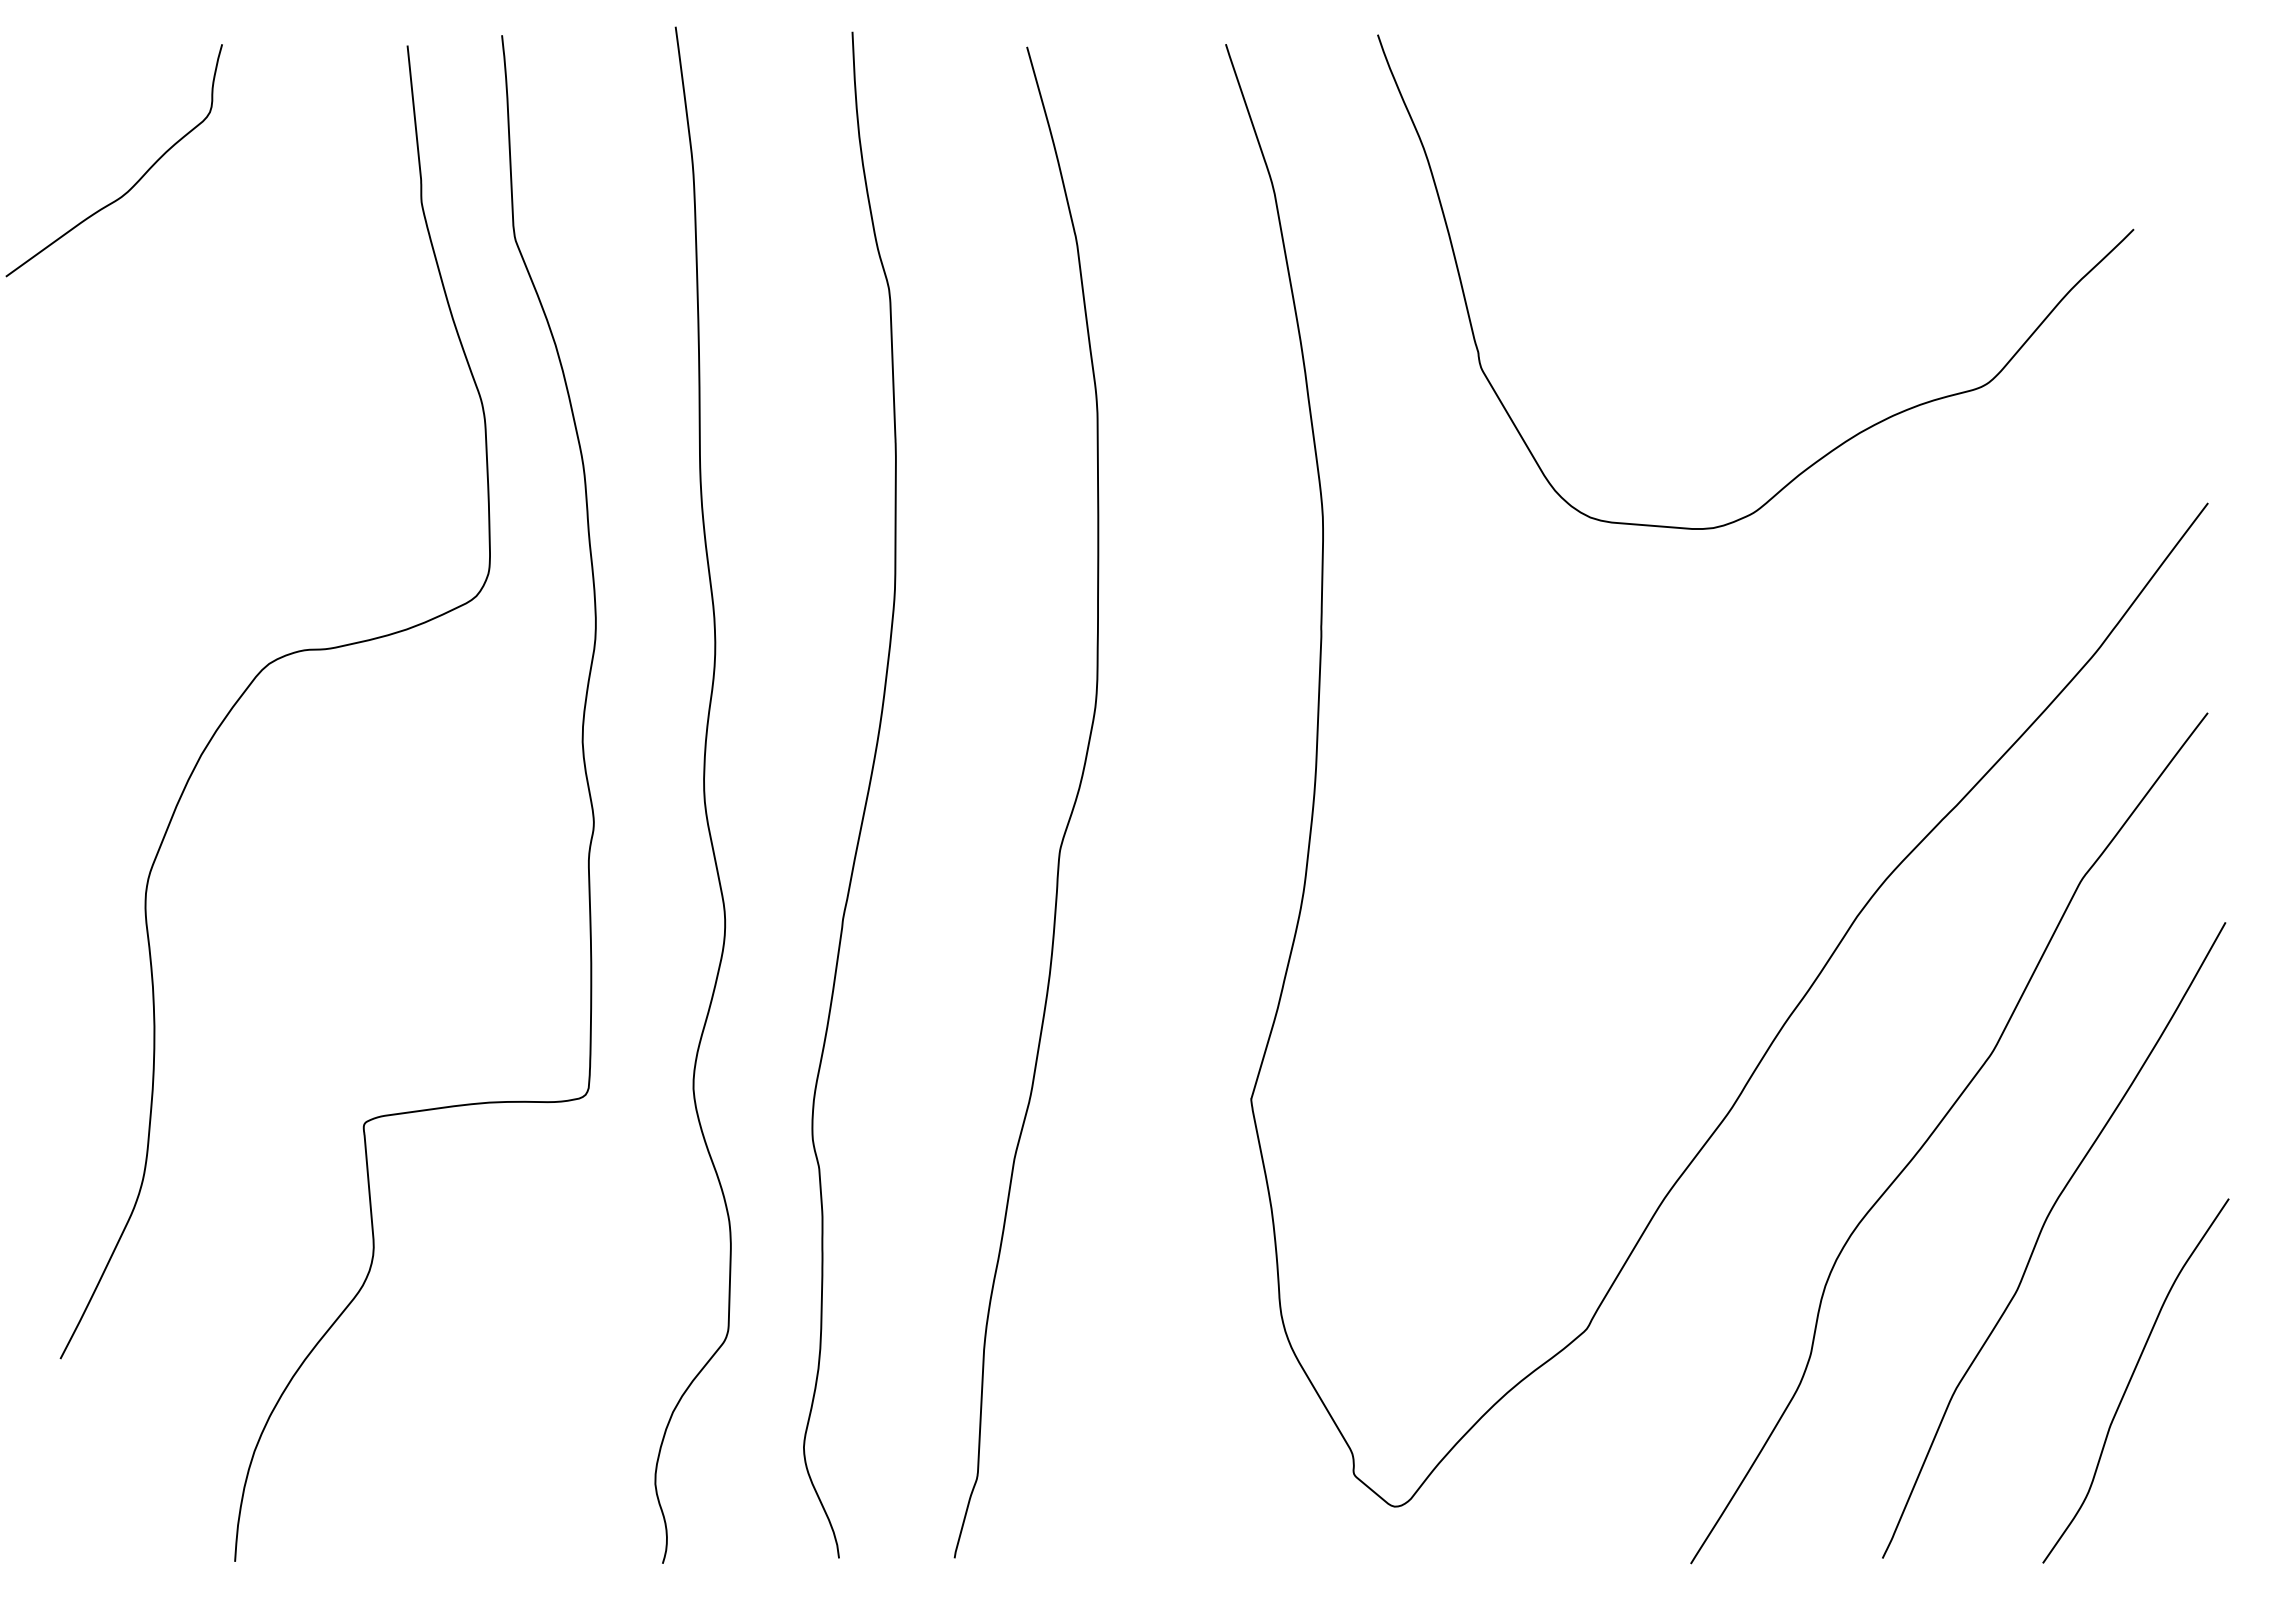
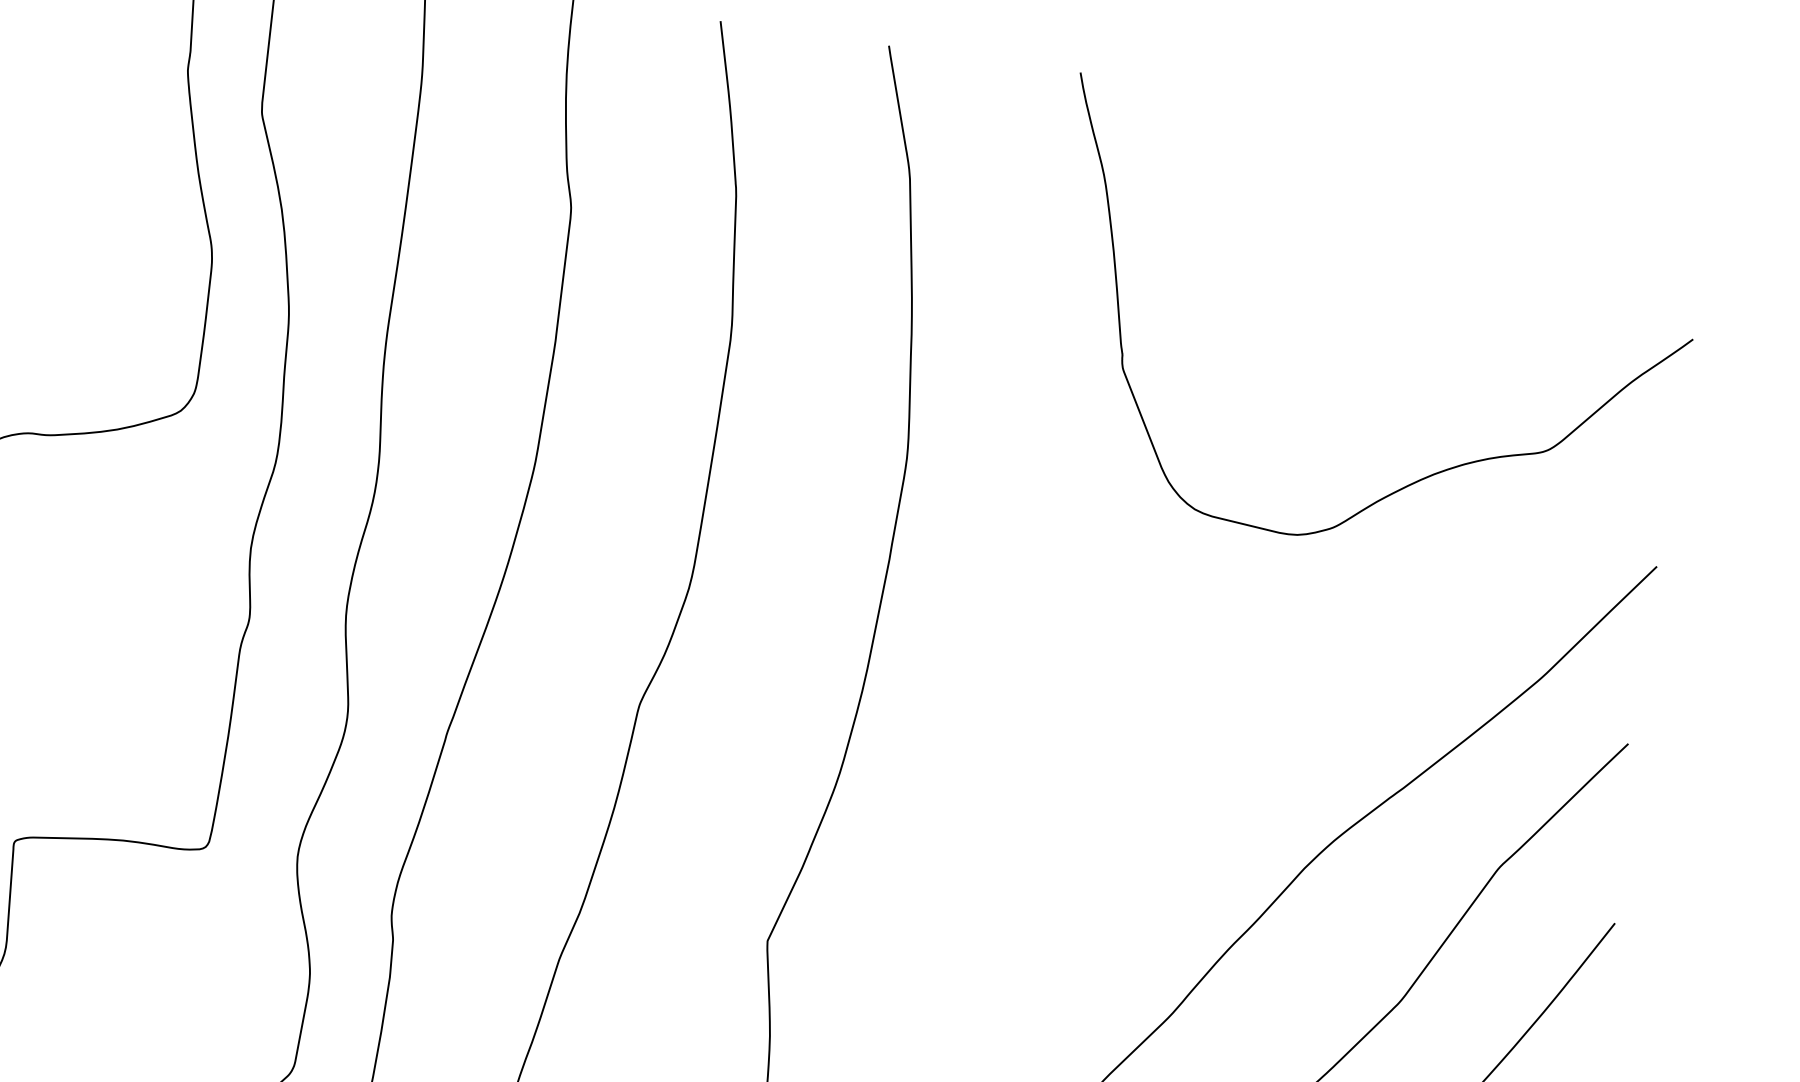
curve: (1848, 438) -> (1423, 477), moved

